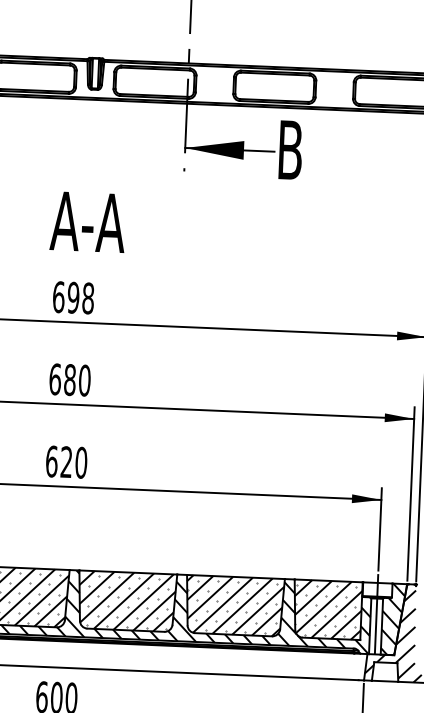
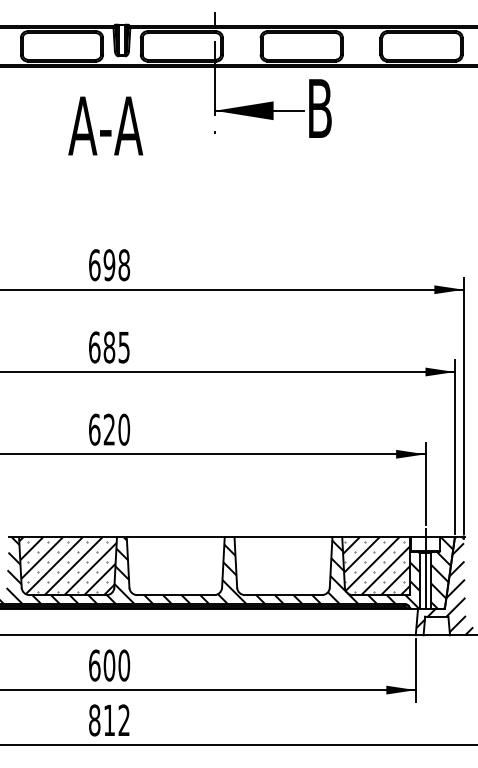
text: (87, 221) -> (105, 125), moved
text: (85, 380) -> (124, 347), 680 -> 685
hatch: (126, 601) -> (175, 566), removed
hatch: (234, 606) -> (283, 566), removed

